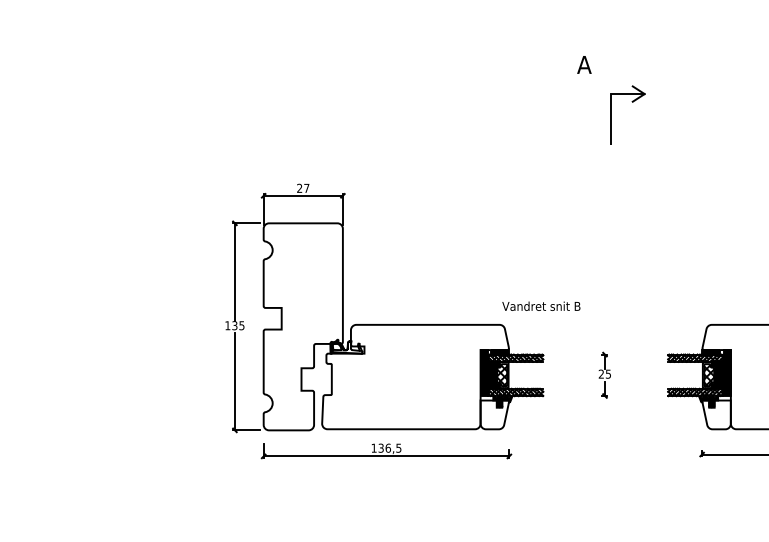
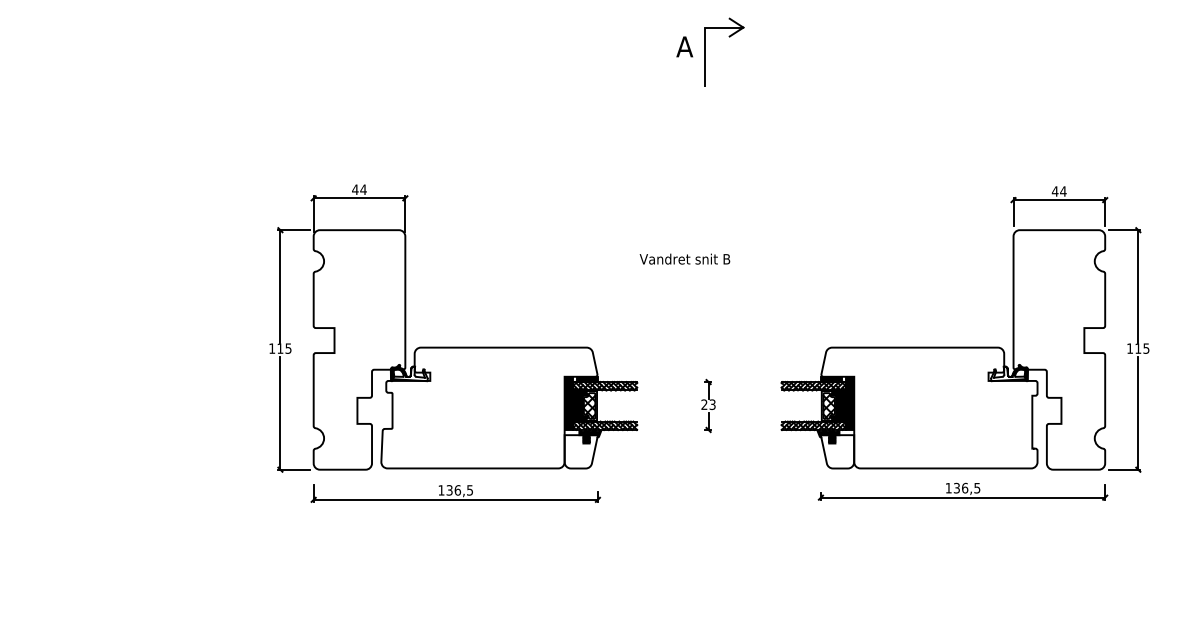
part: (632, 102) -> (729, 37), moved
text: (303, 188) -> (359, 189), 27 -> 44
text: (540, 305) -> (684, 258), moved
text: (235, 325) -> (280, 348), 135 -> 115
text: (608, 374) -> (712, 404), 25 -> 23

